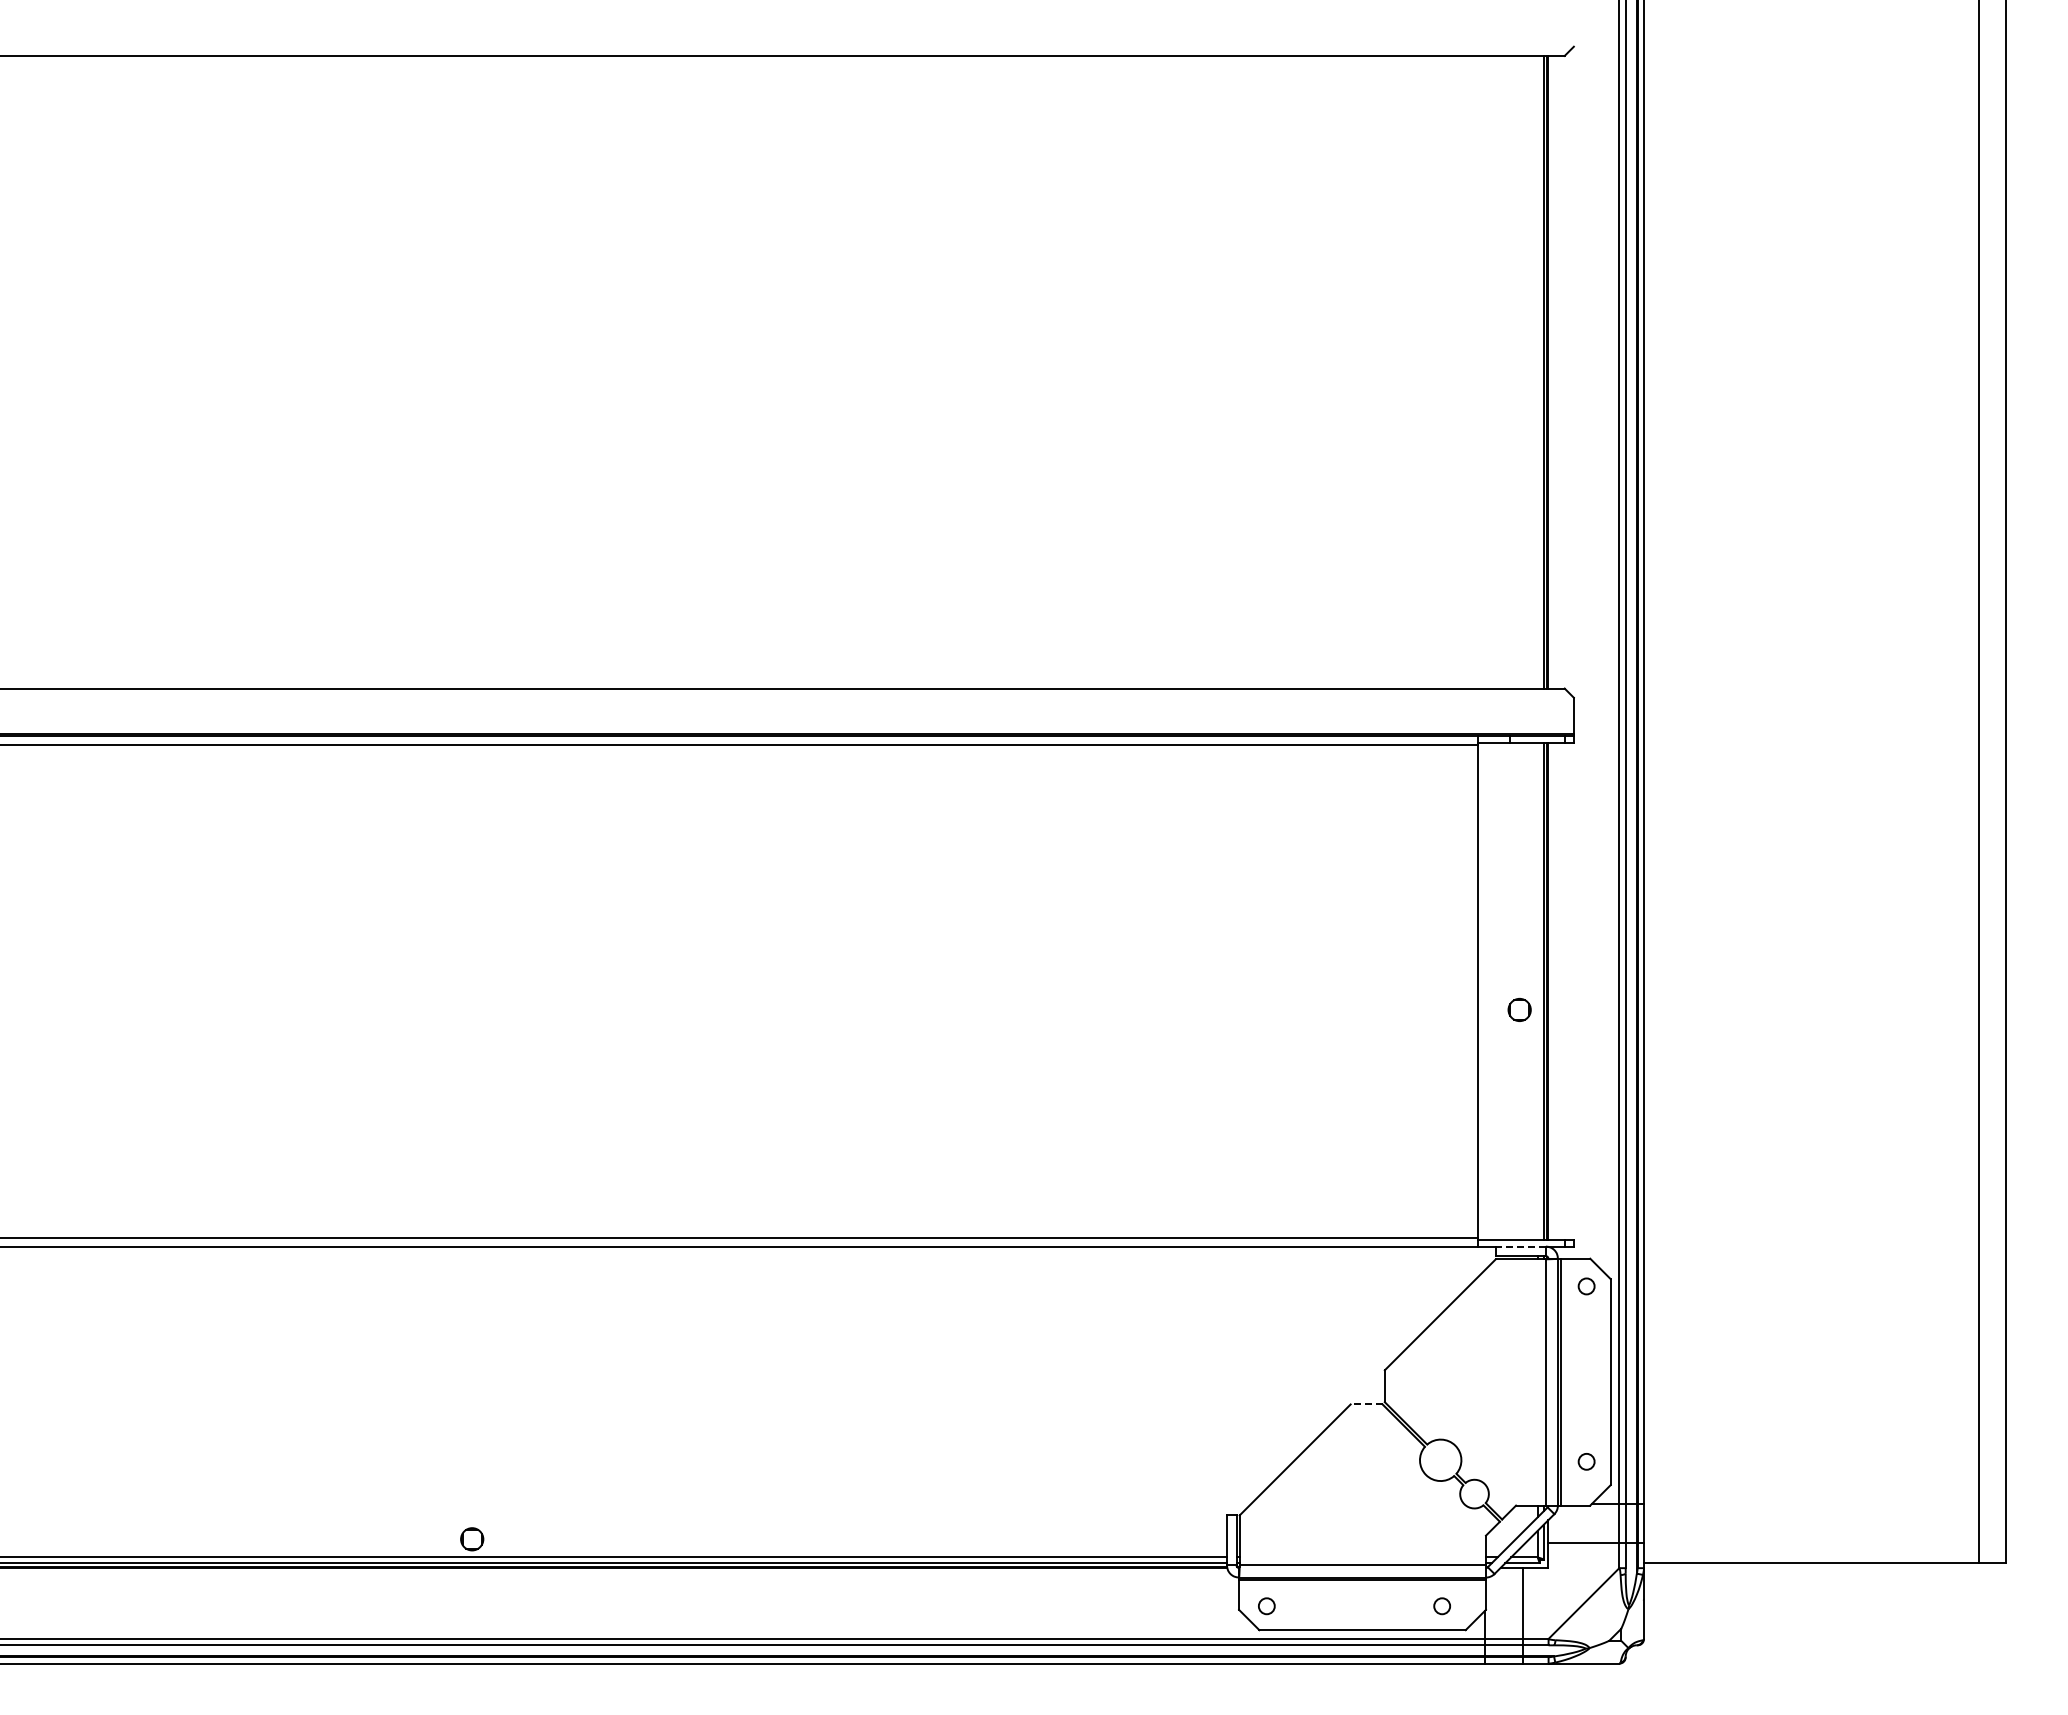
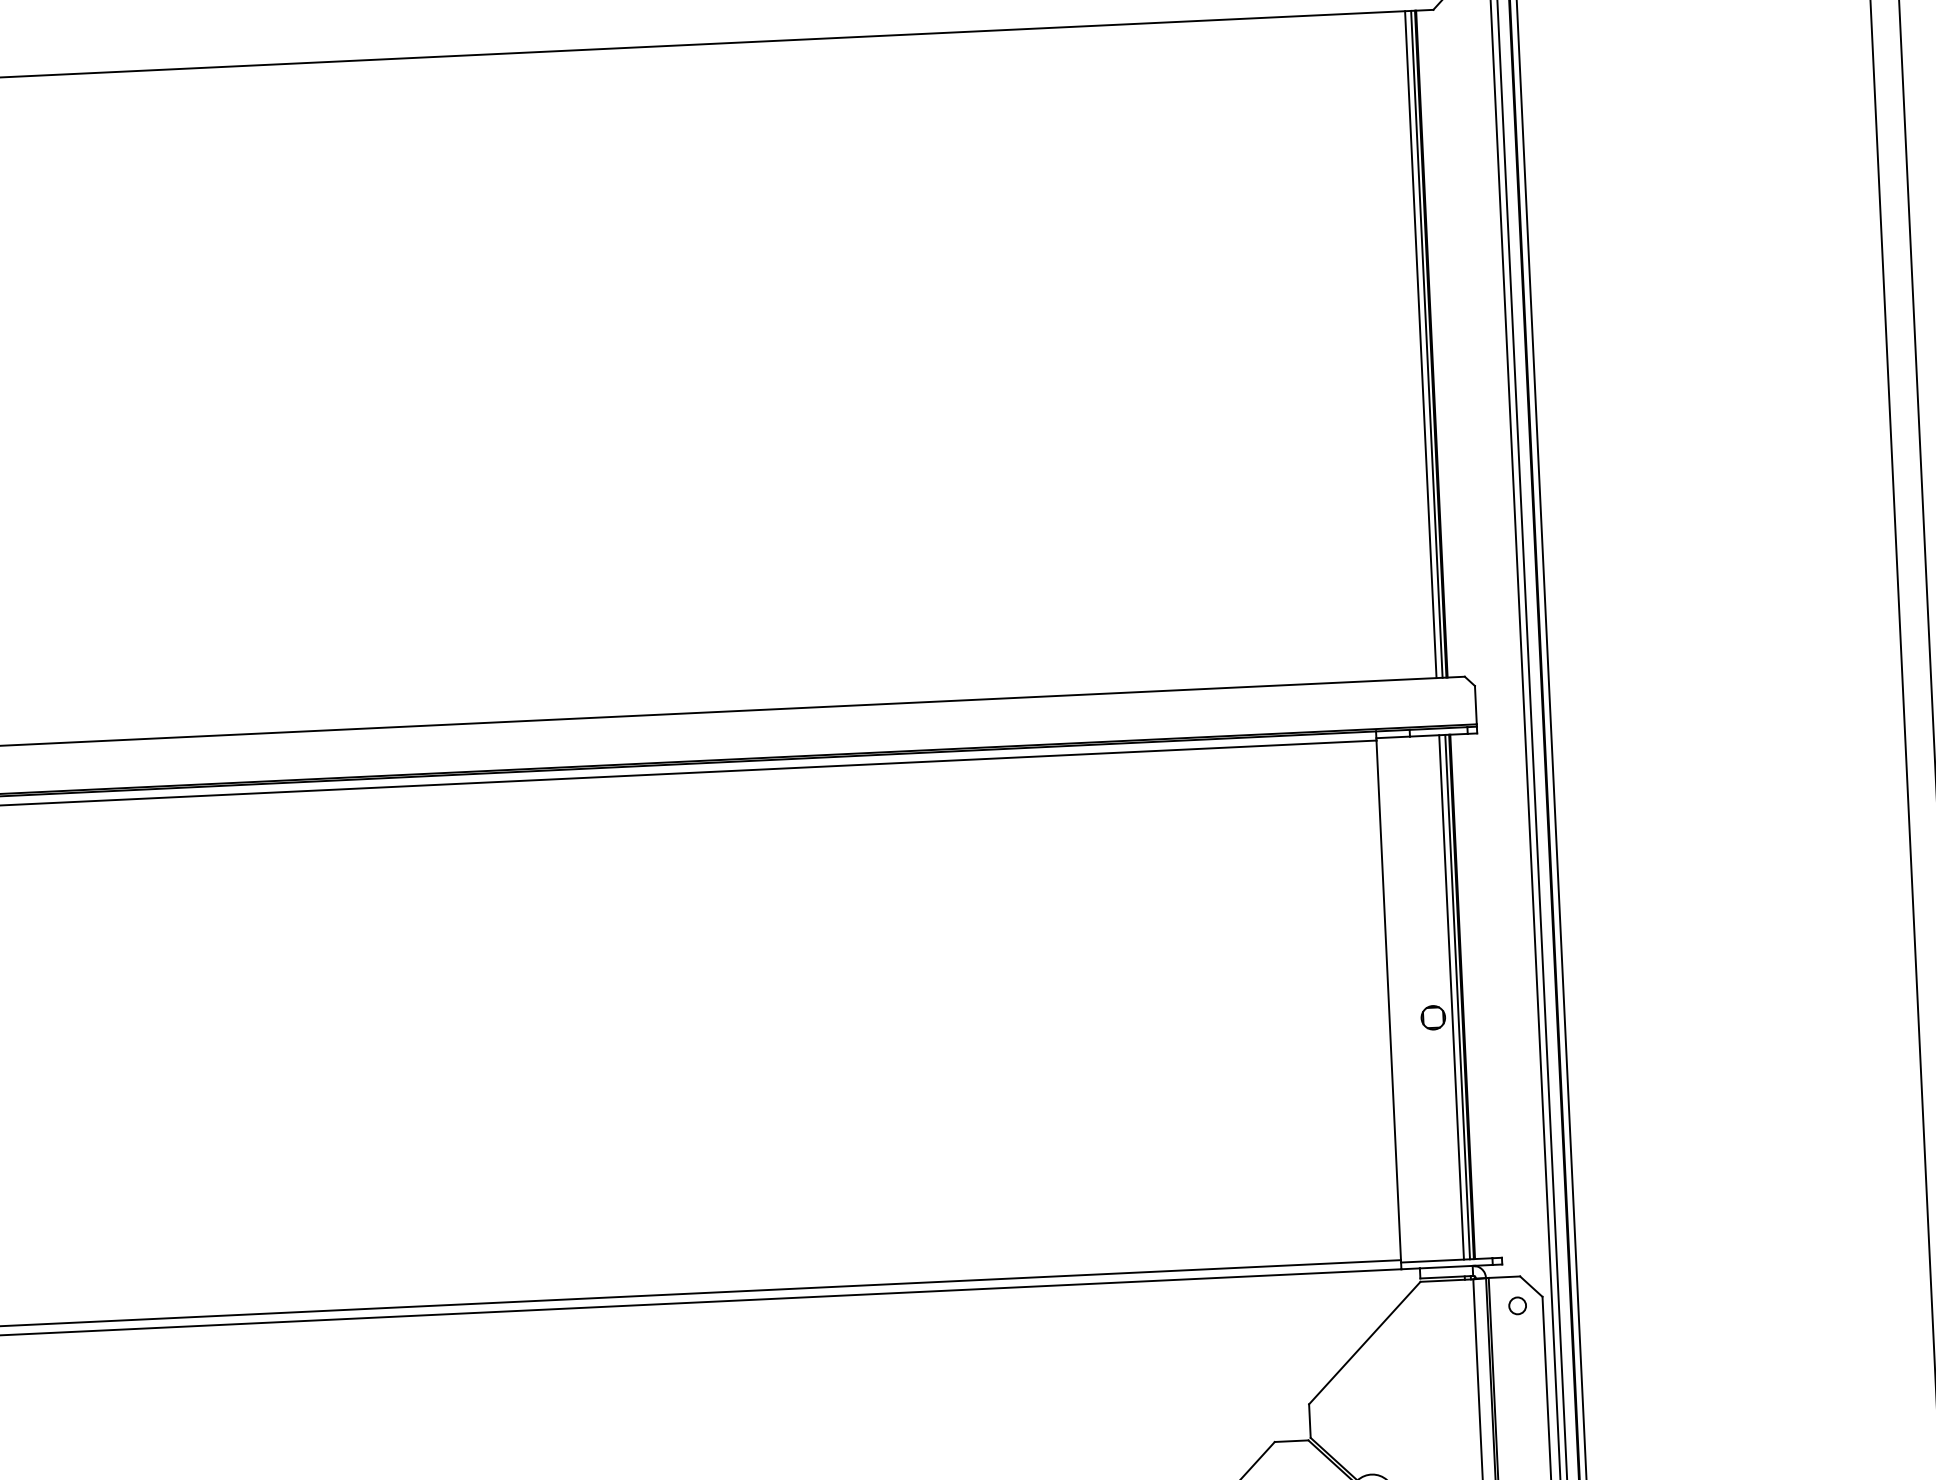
line: (1537, 371) -> (1420, 343), added
line: (1537, 991) -> (1451, 997), added
line: (1520, 1246) -> (1445, 1267), dashed -> solid
line: (1366, 1404) -> (1291, 1441), dashed -> solid

